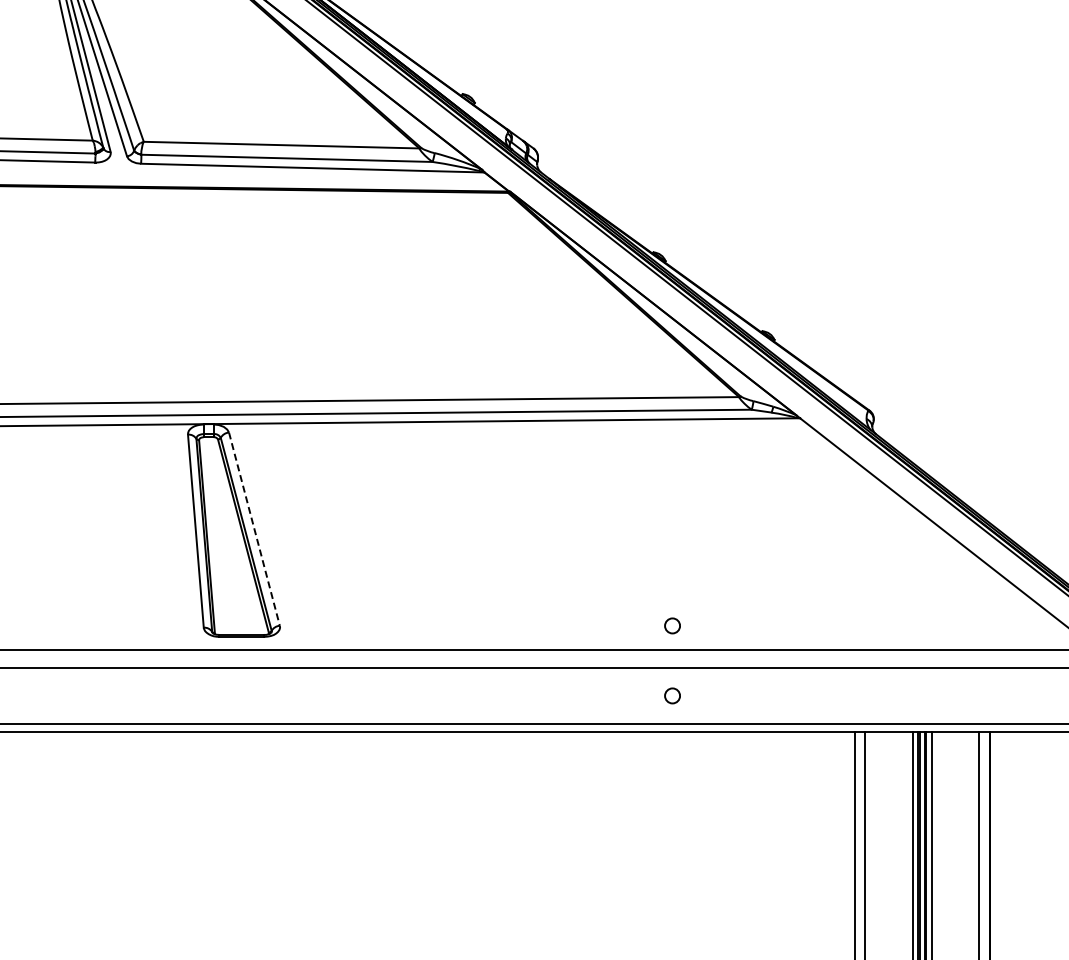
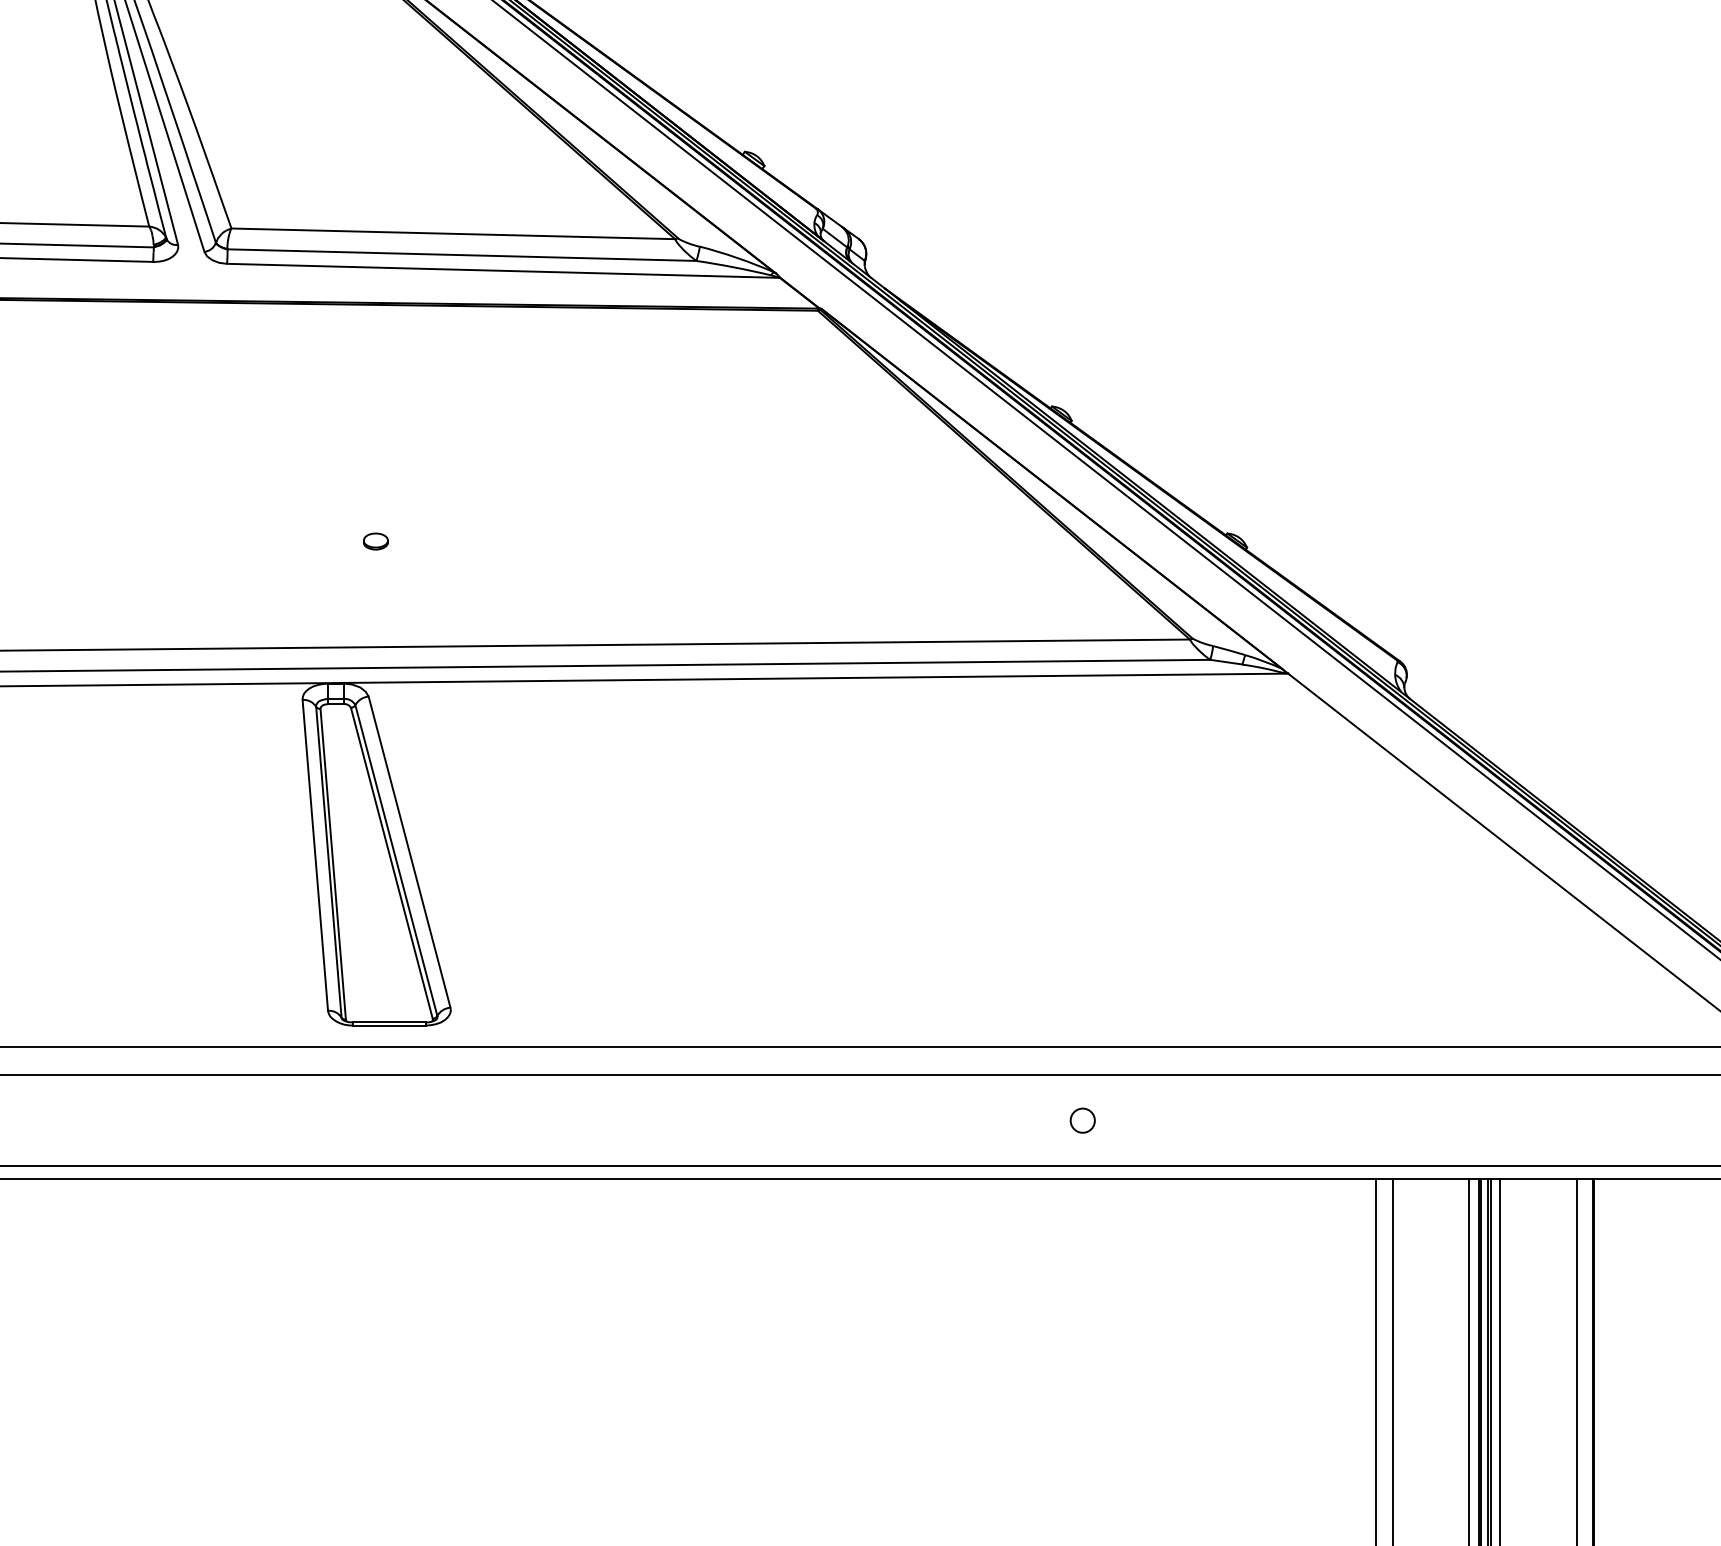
part: (233, 336) -> (375, 541), added
line: (254, 529) -> (409, 852), dashed -> solid
circle: (672, 625) -> (1082, 1007), removed

